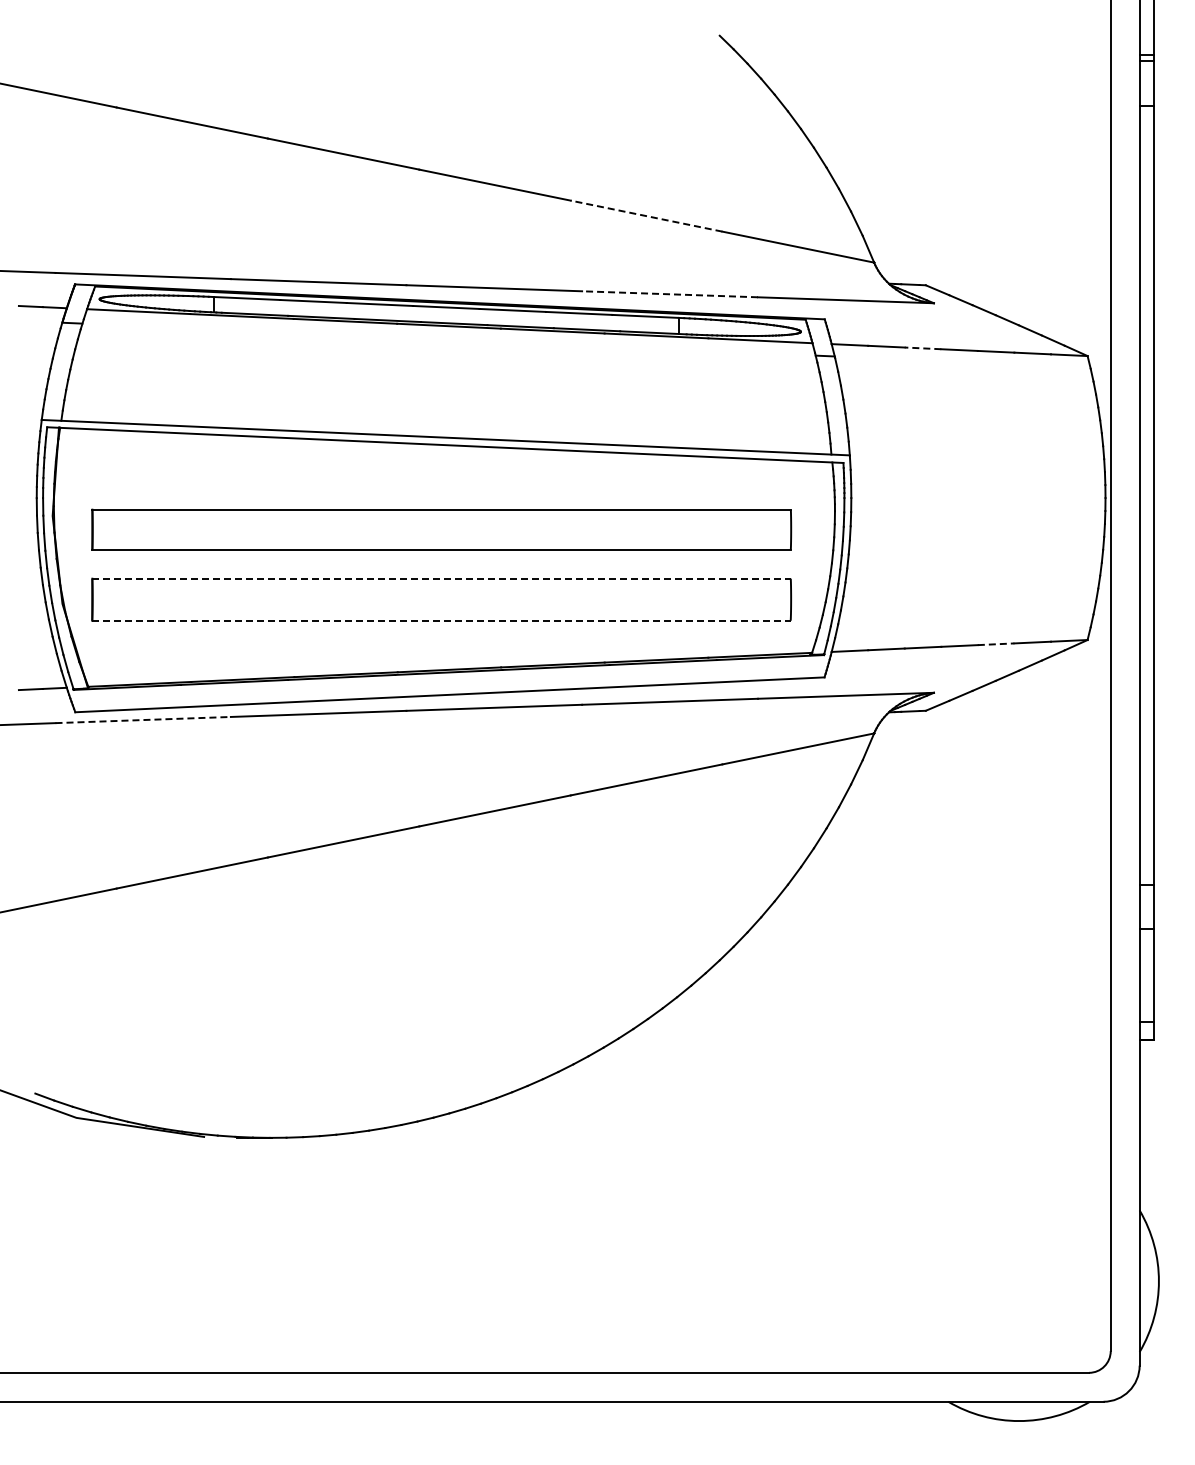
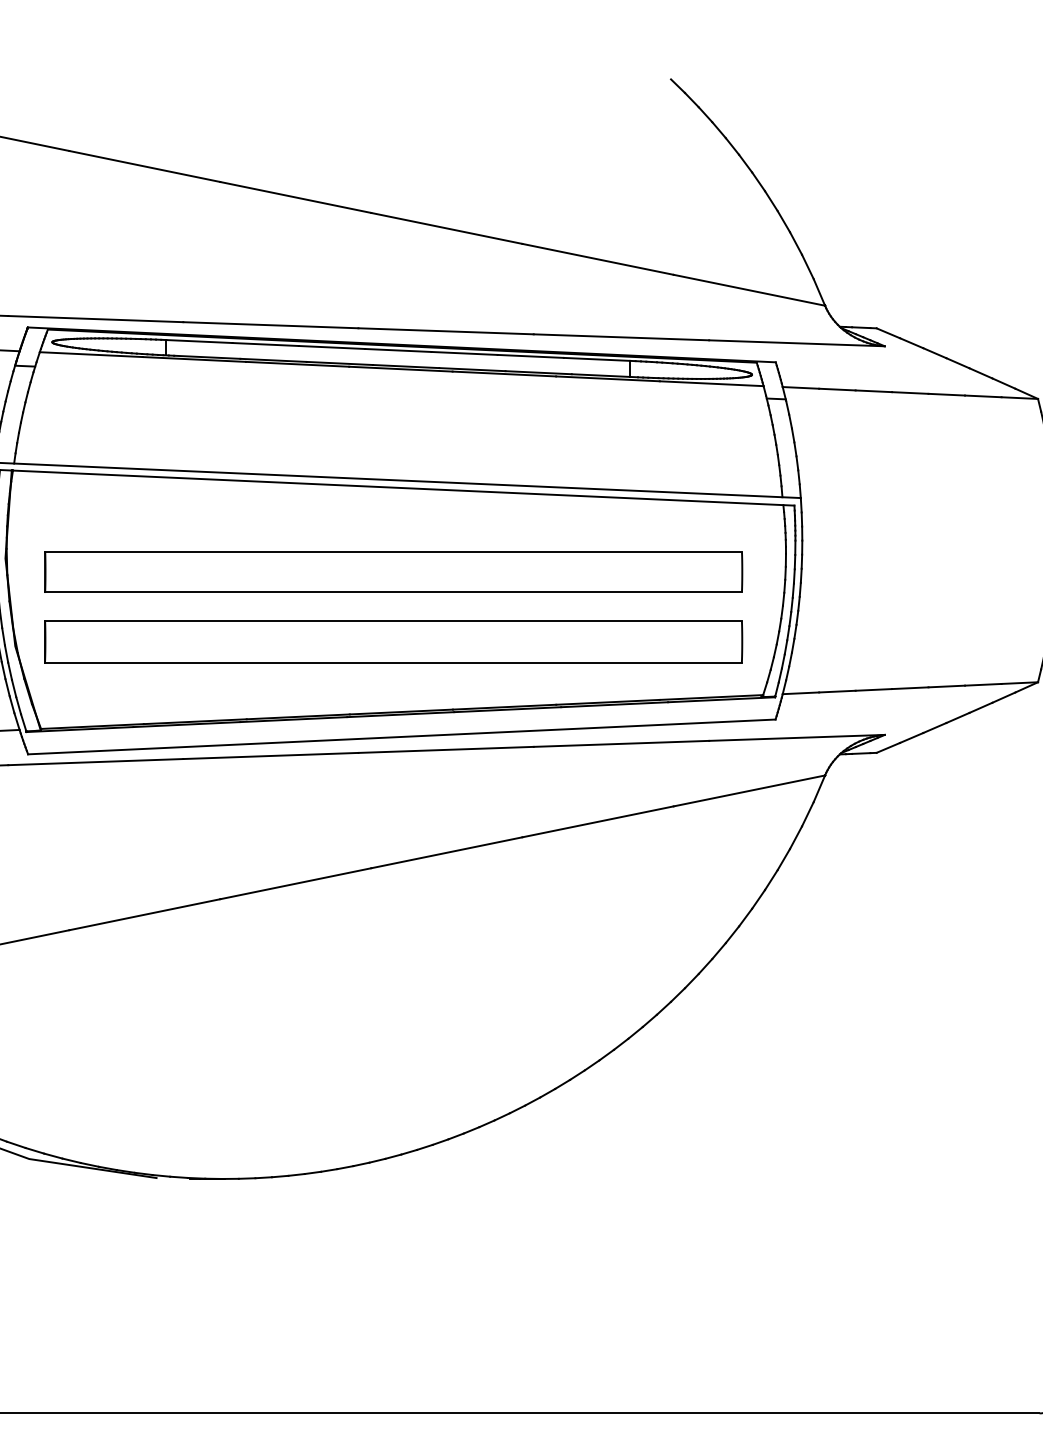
line: (646, 216) -> (597, 259), dashed -> solid
line: (670, 294) -> (621, 337), dashed -> solid
line: (922, 348) -> (873, 391), dashed -> solid
line: (442, 578) -> (394, 620), dashed -> solid
line: (442, 620) -> (394, 662), dashed -> solid
line: (996, 644) -> (947, 686), dashed -> solid
line: (143, 720) -> (96, 762), dashed -> solid

